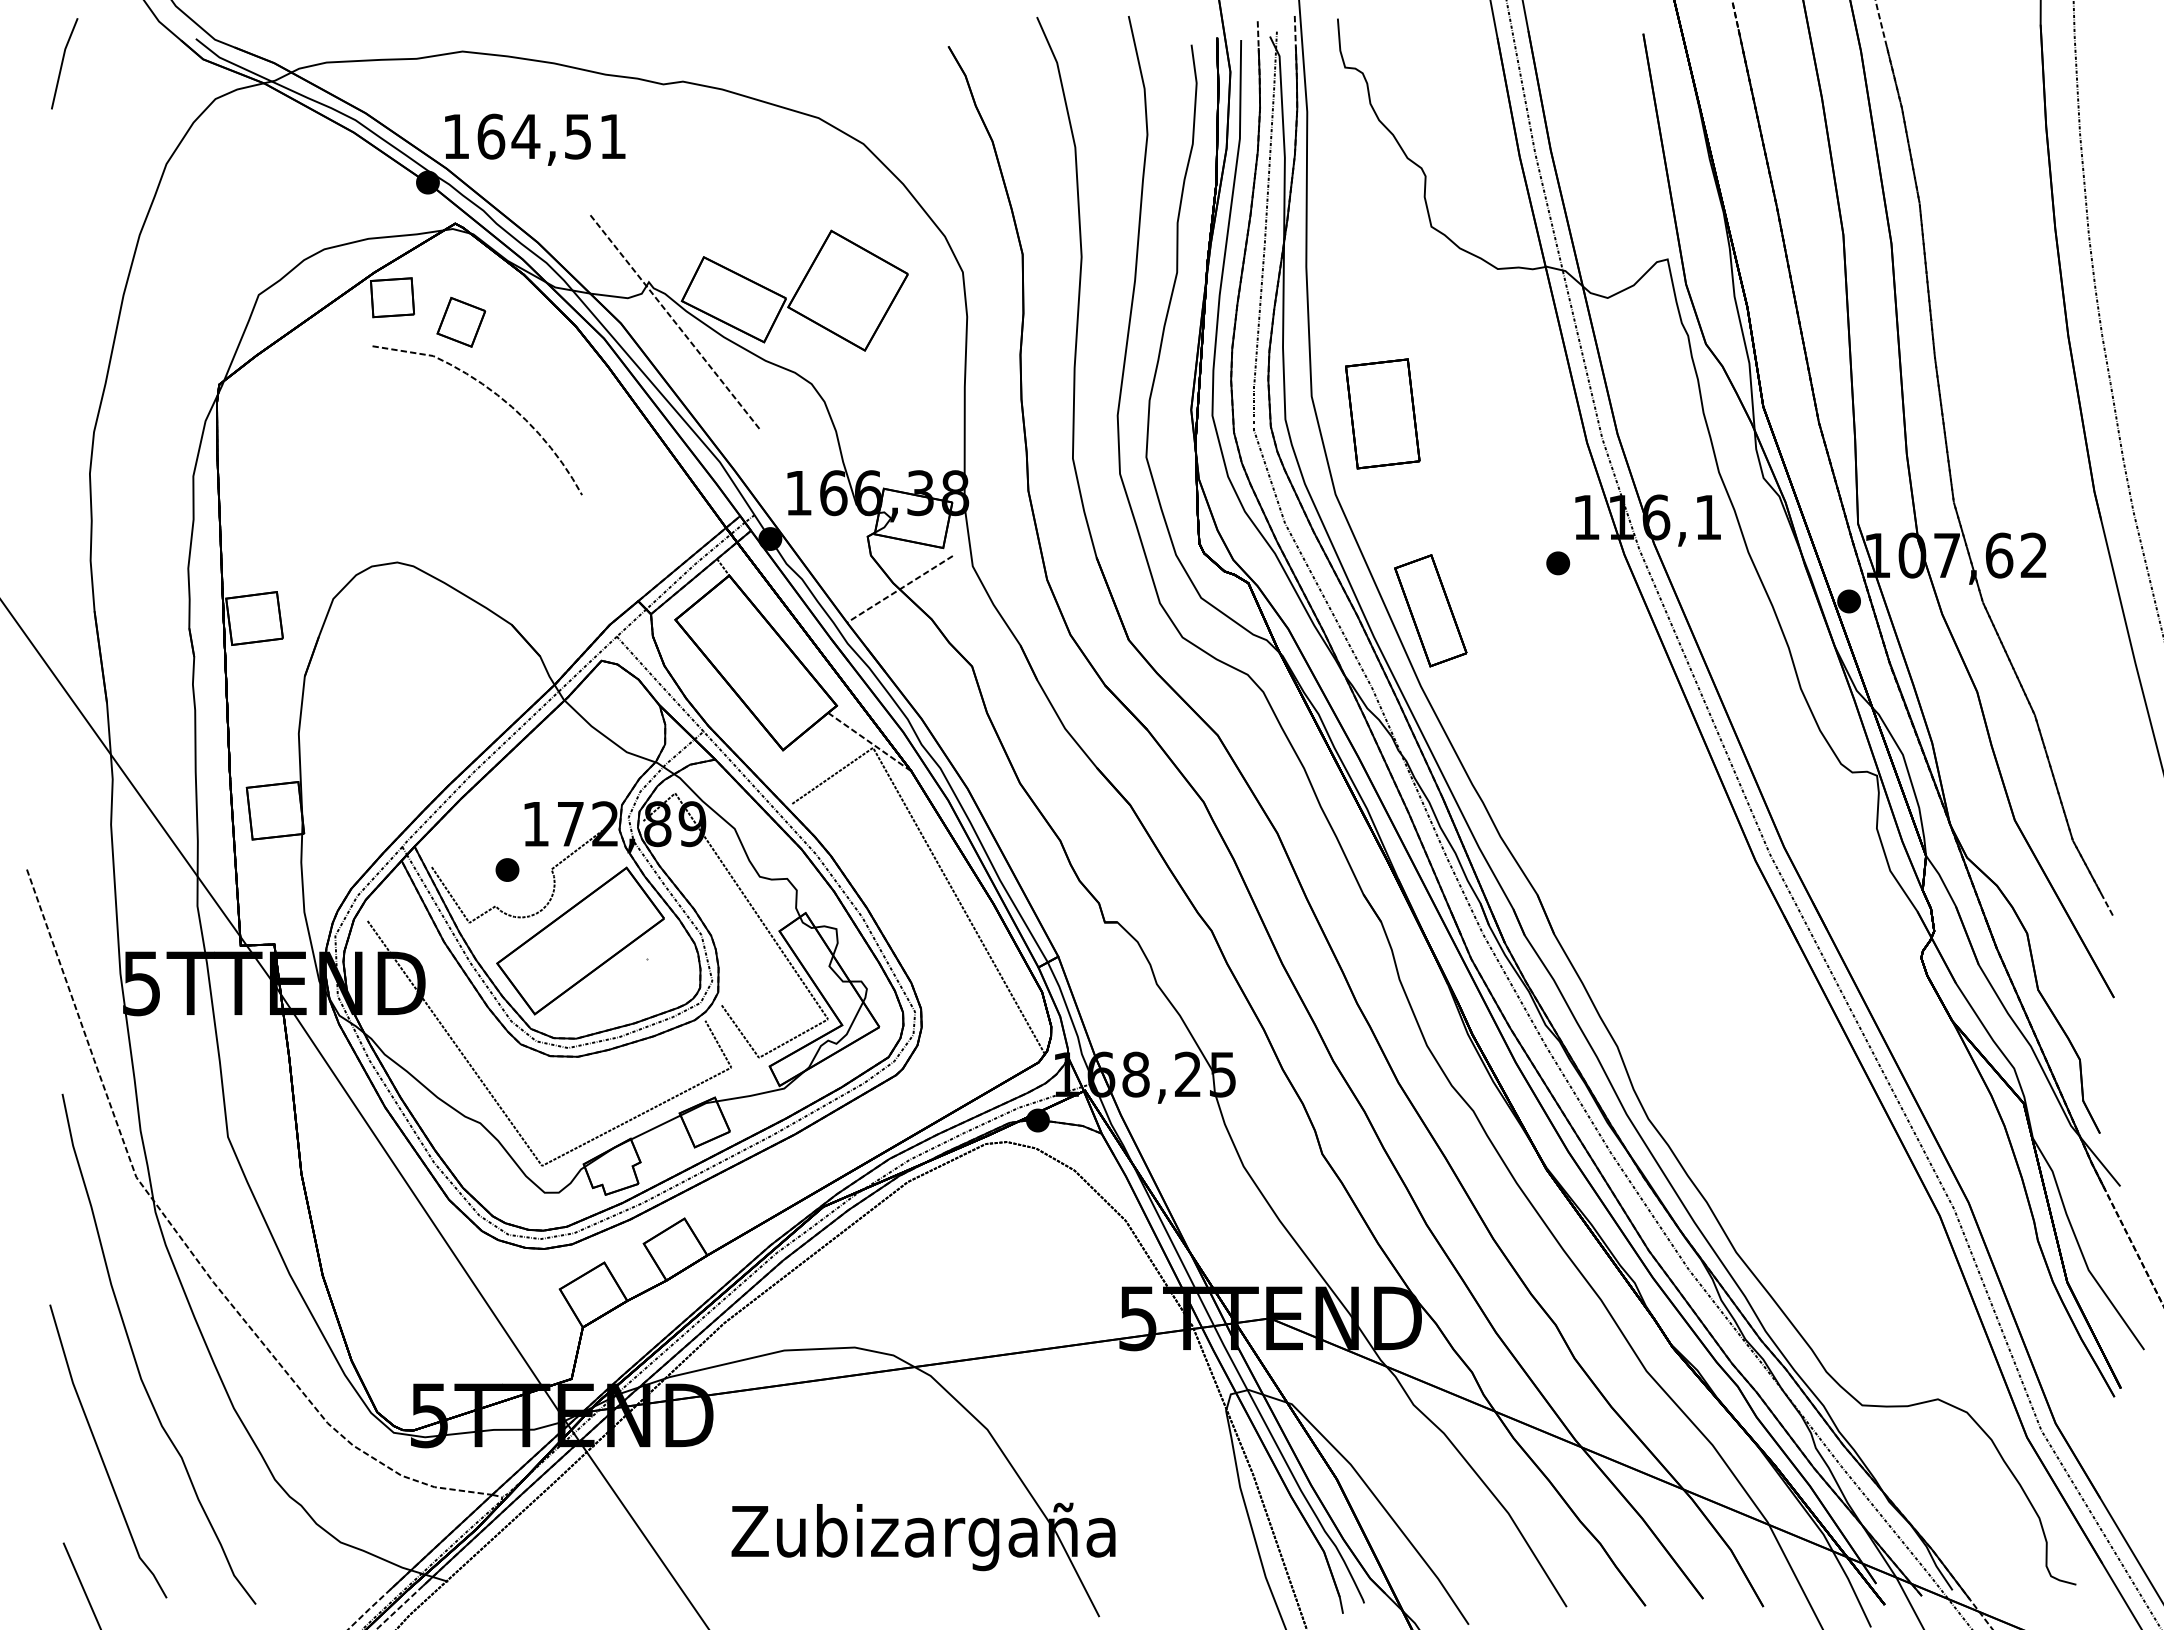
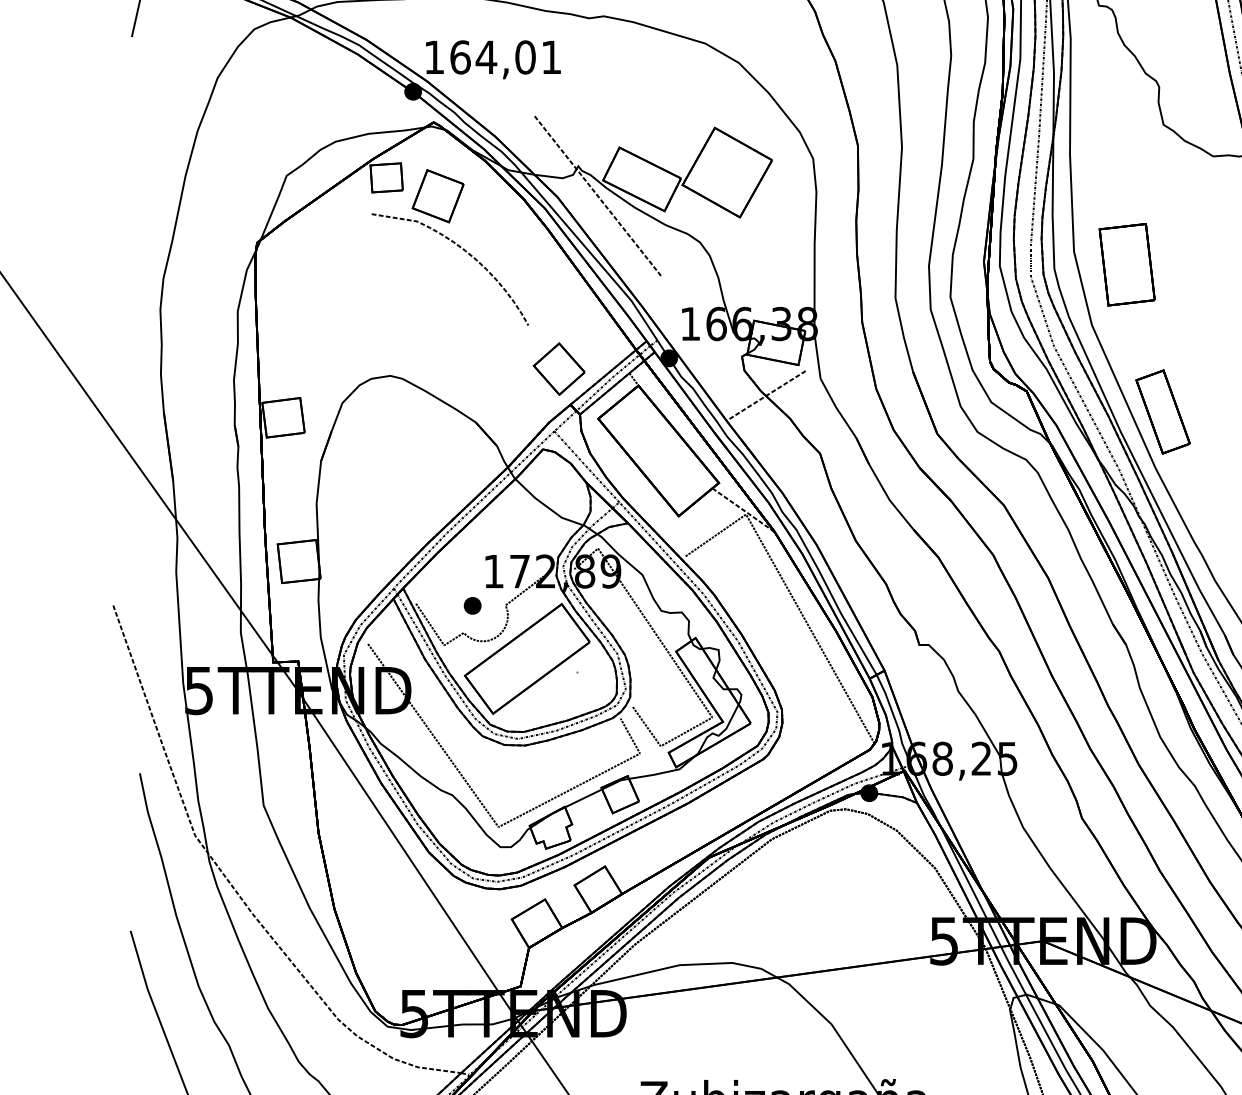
text: (577, 136) -> (525, 57), 164,51 -> 164,01
part: (461, 322) -> (438, 196), size x1.43
part: (622, 553) -> (558, 369), added

